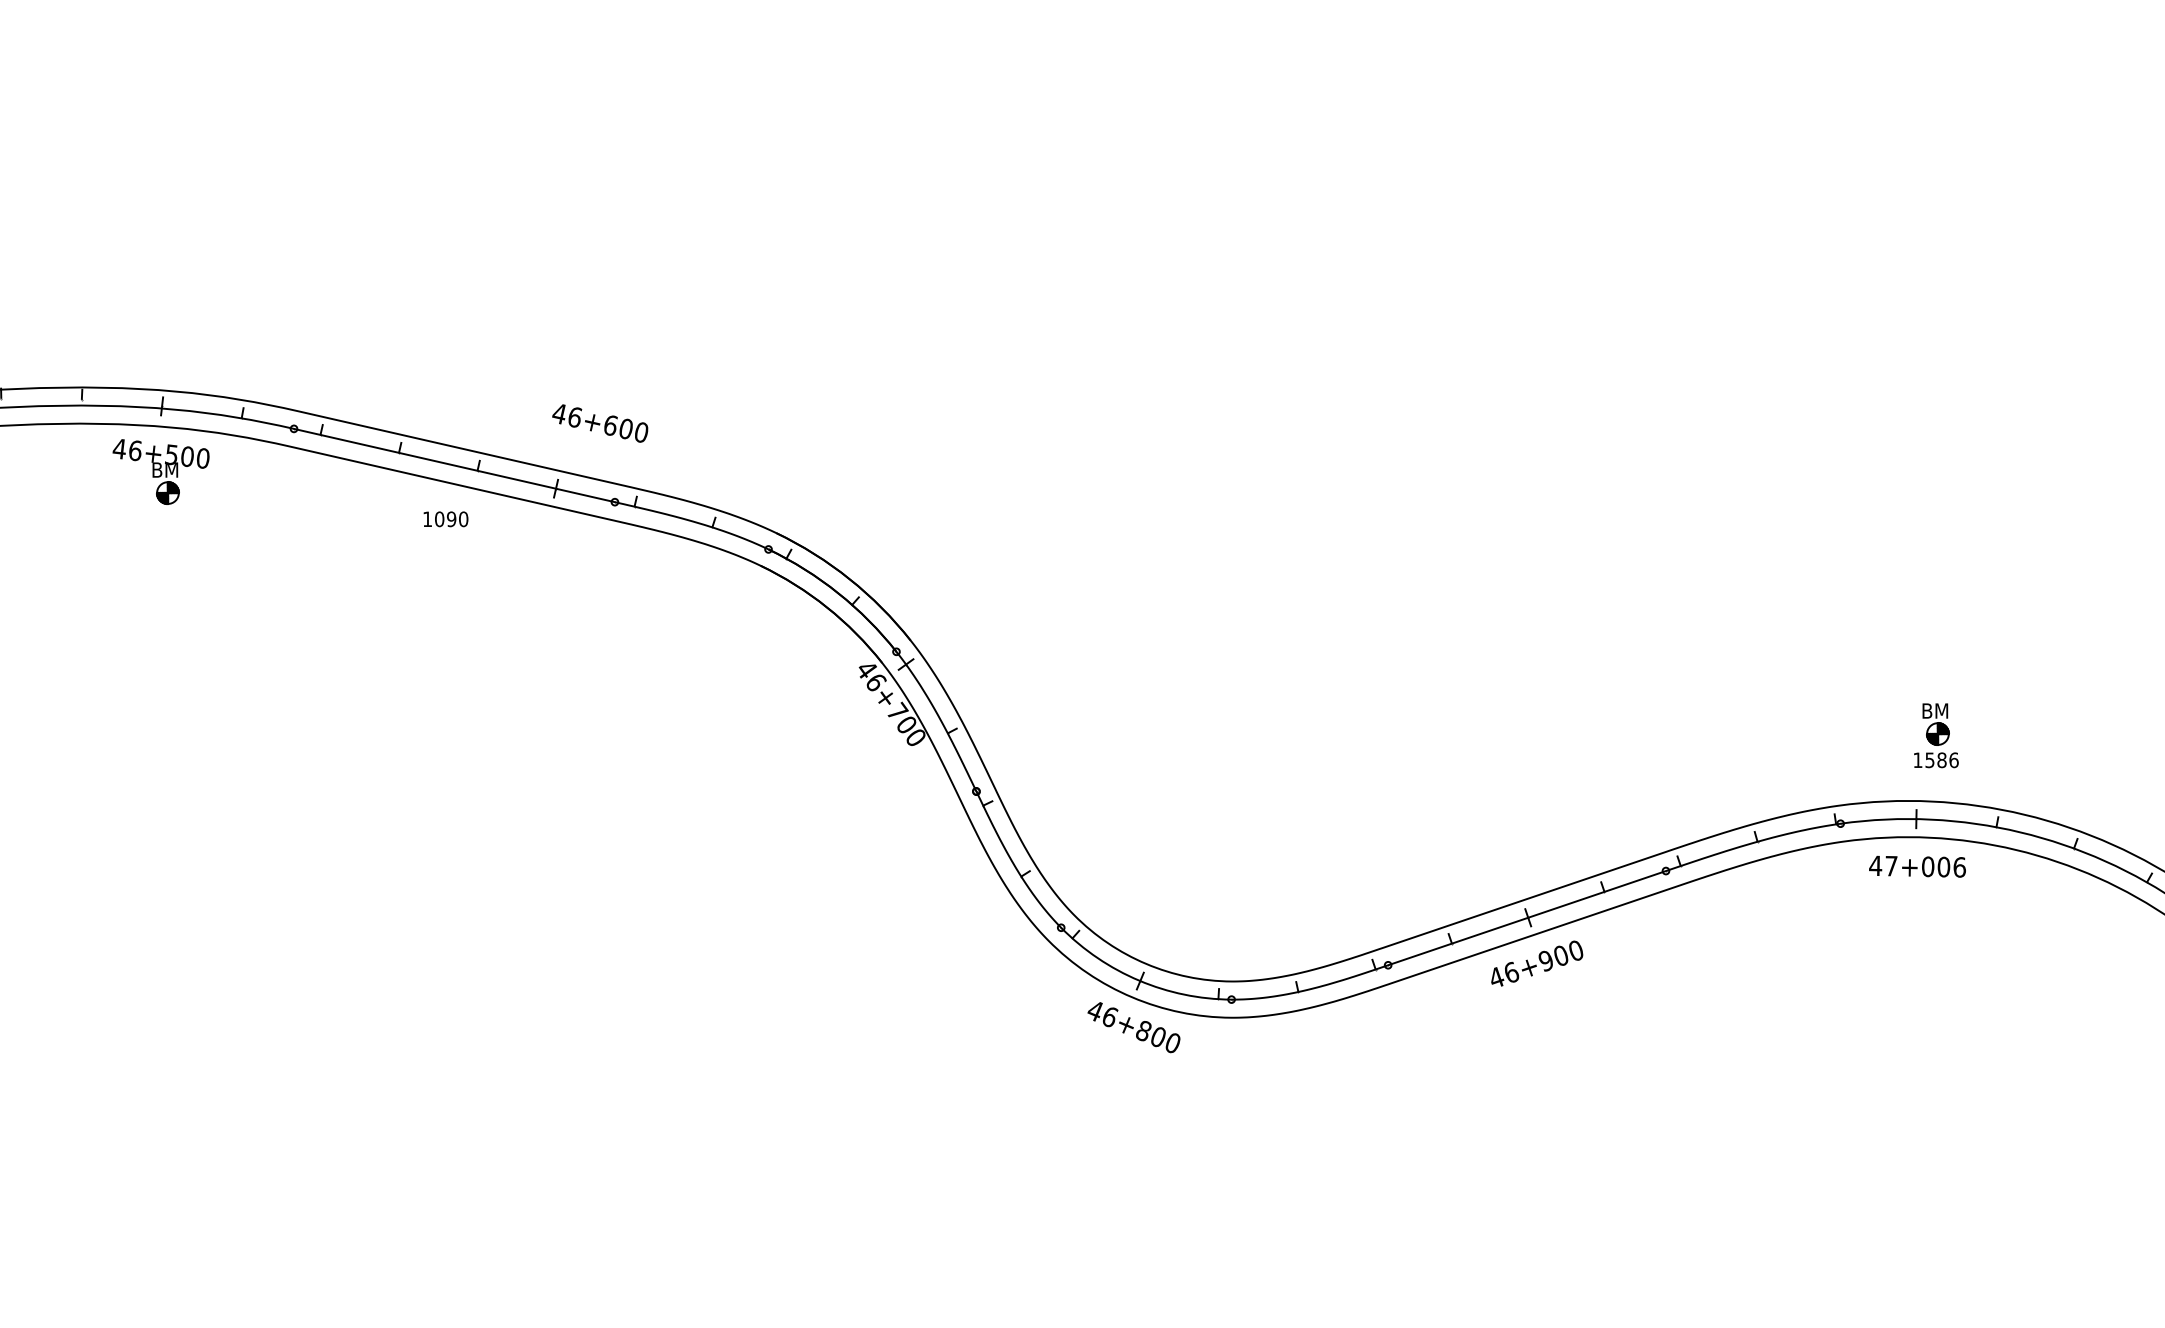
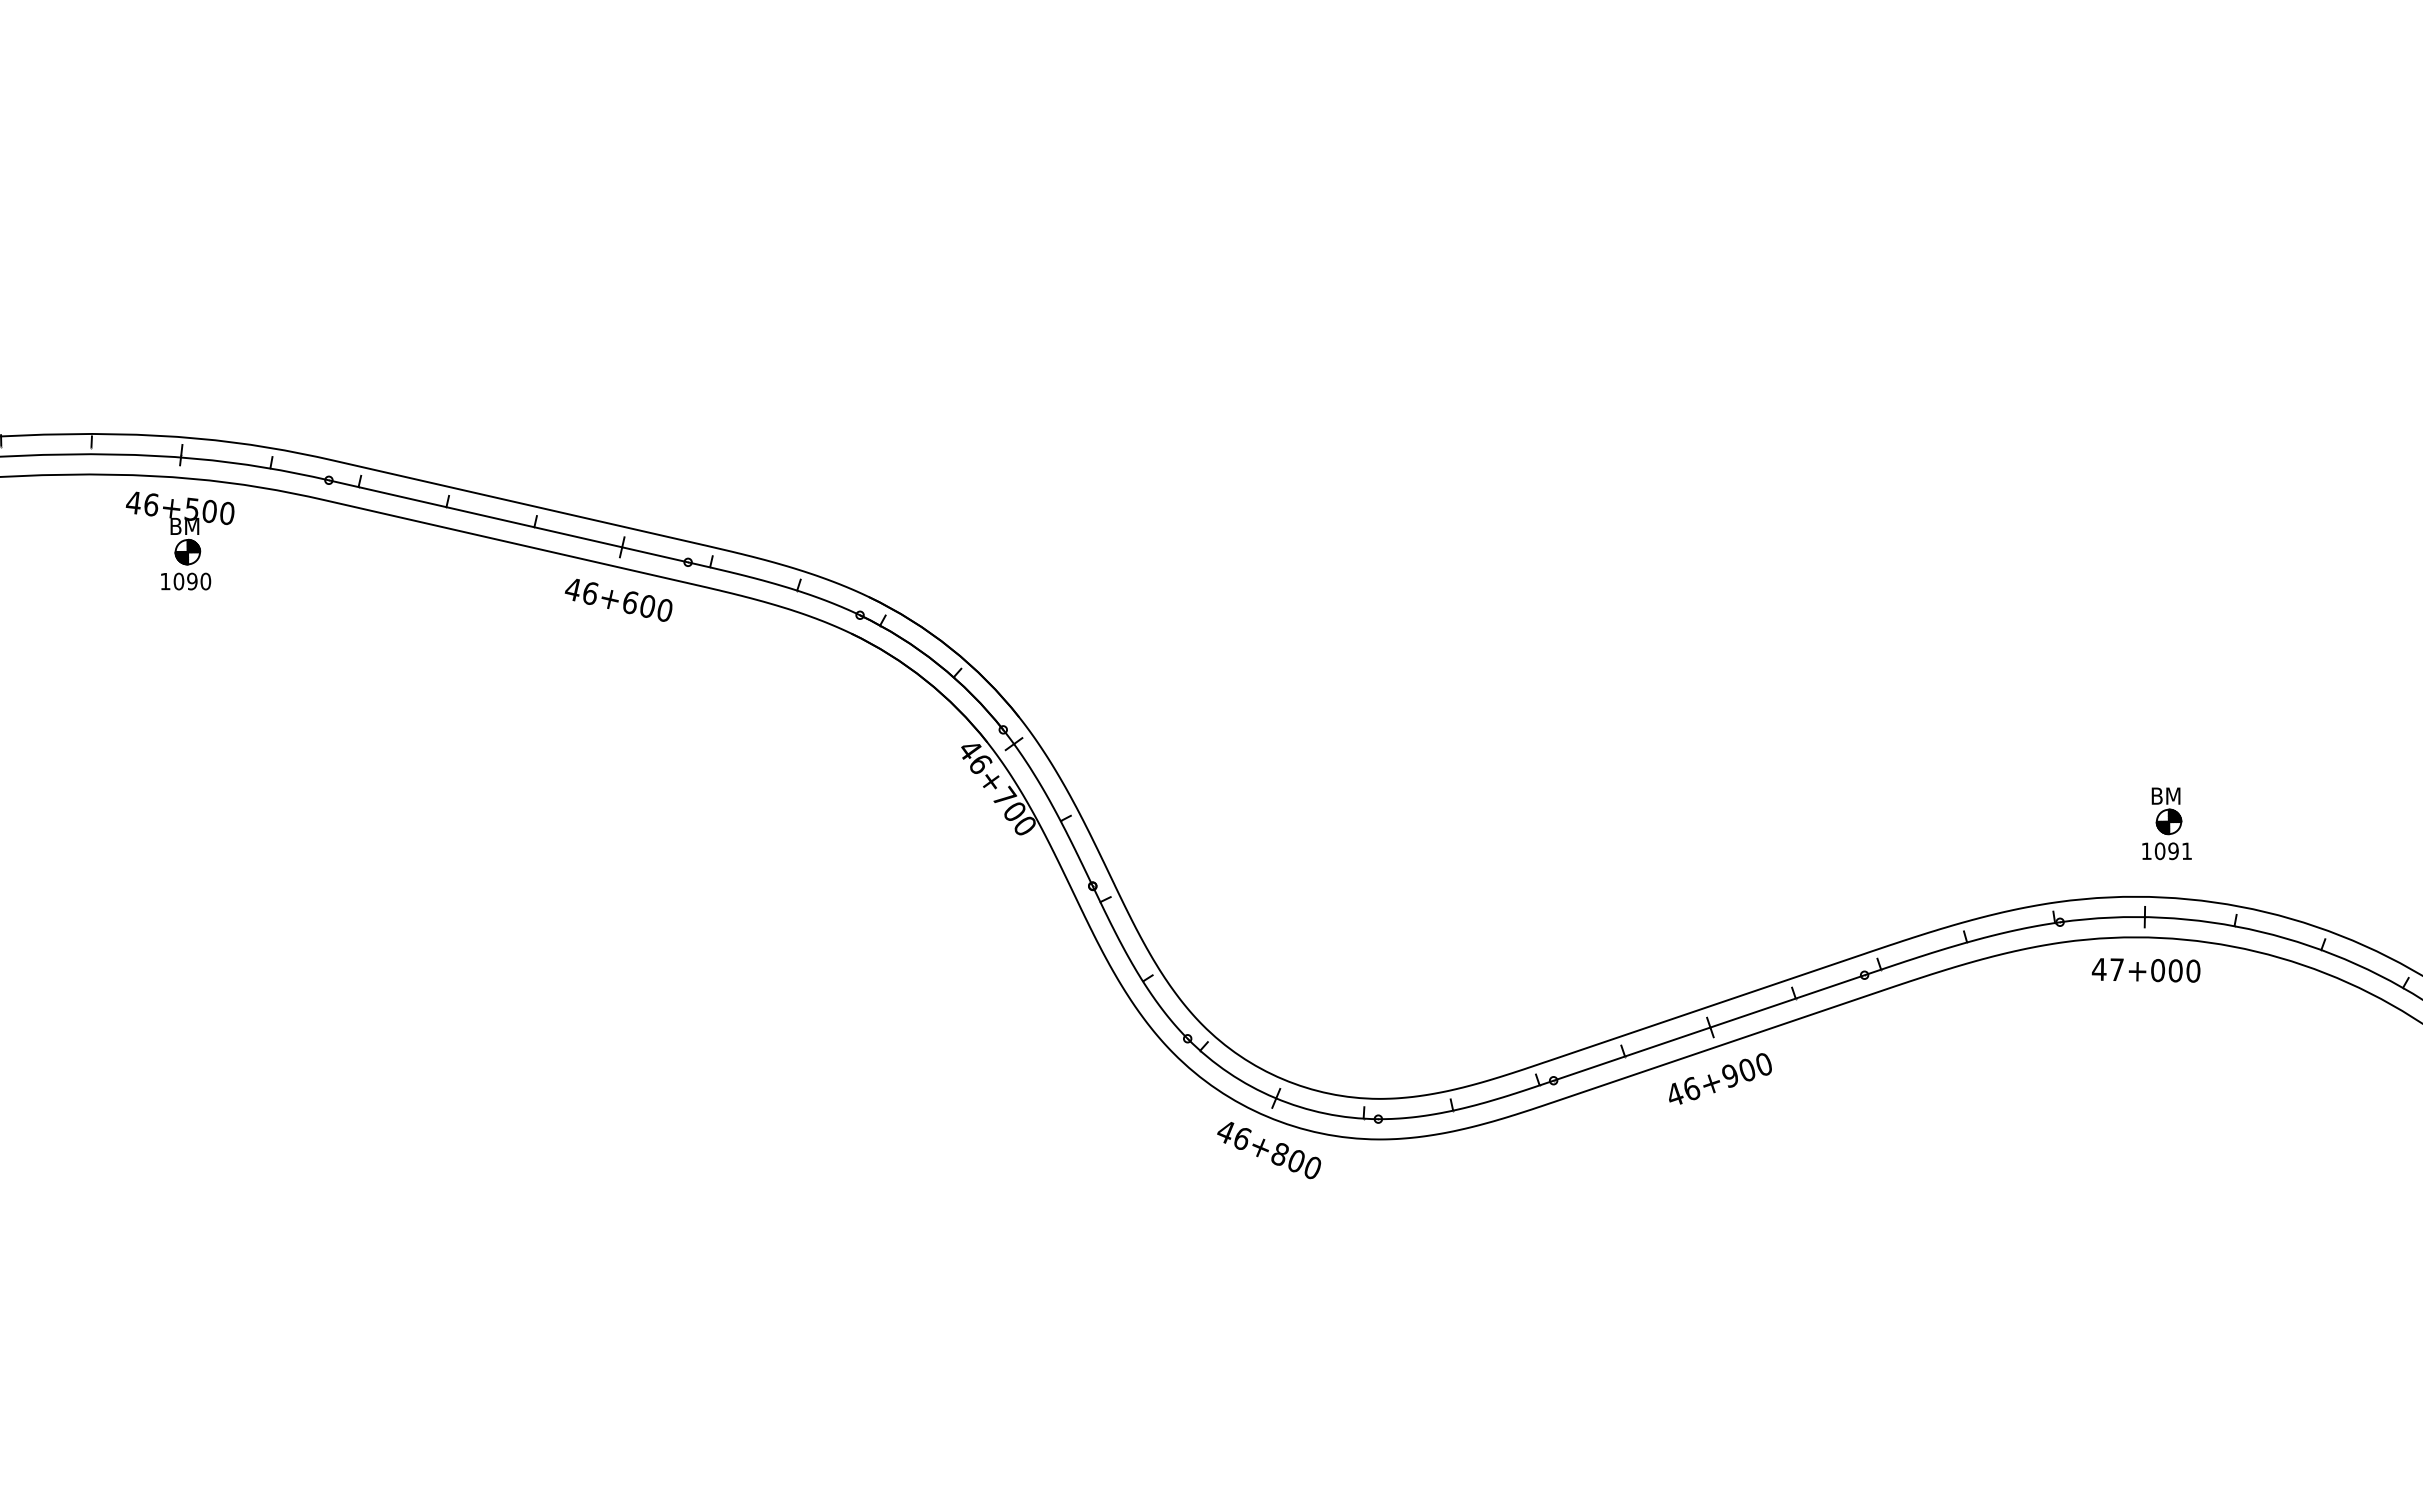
text: (600, 423) -> (618, 600), moved
text: (446, 519) -> (186, 581), moved
text: (1941, 760) -> (2173, 851), 1586 -> 1091
text: (1959, 866) -> (2193, 970), 47+006 -> 47+000

